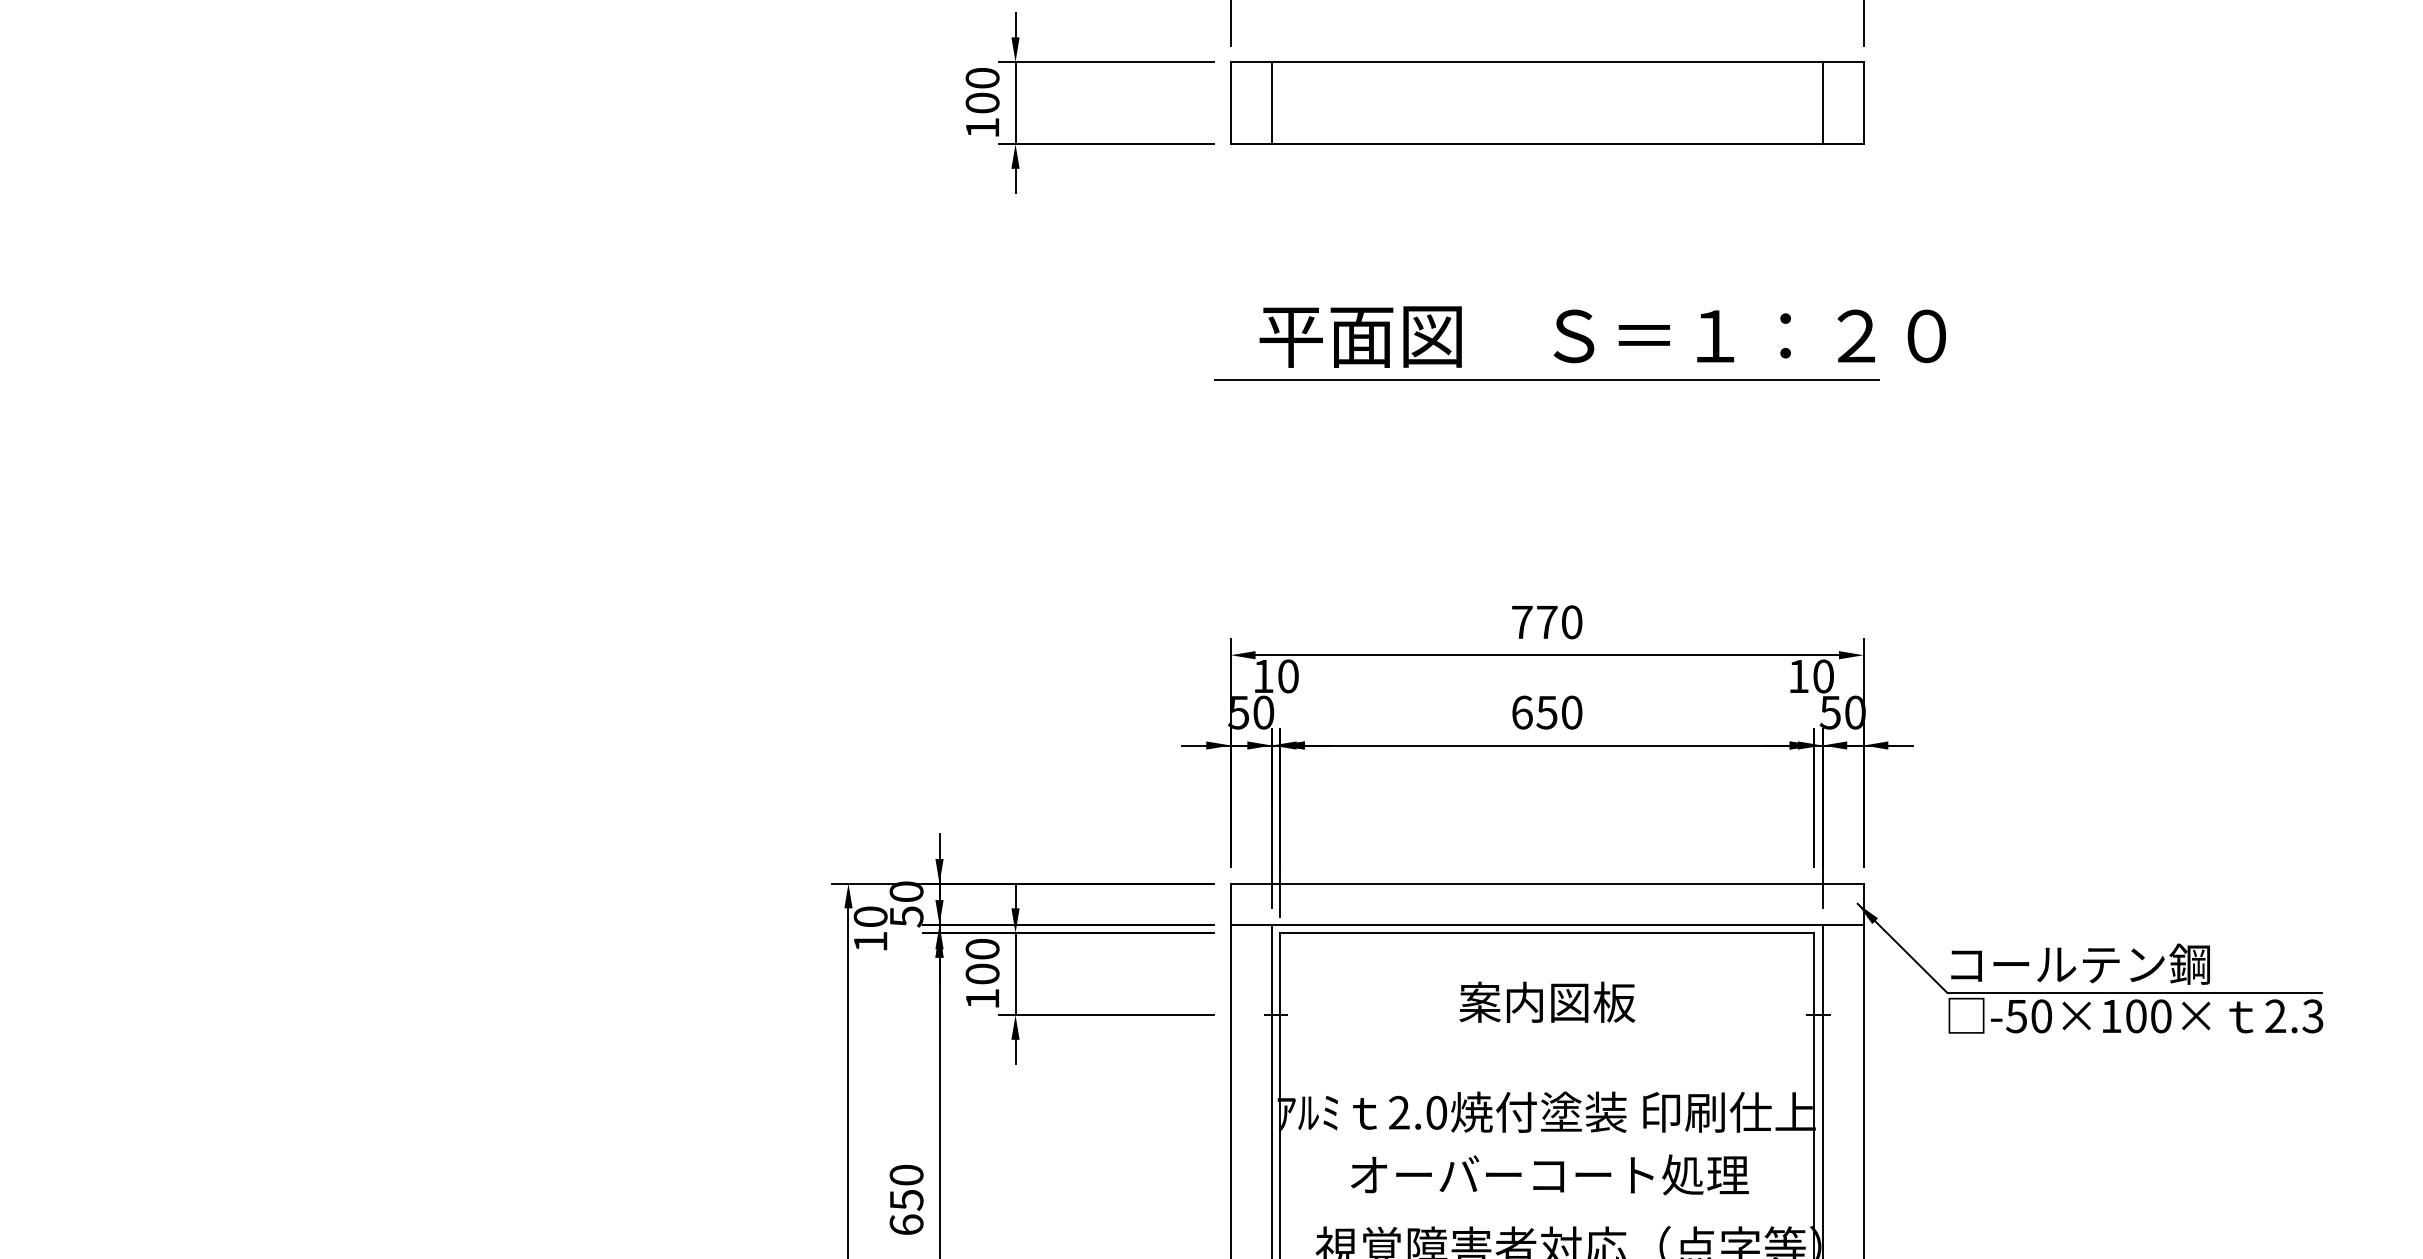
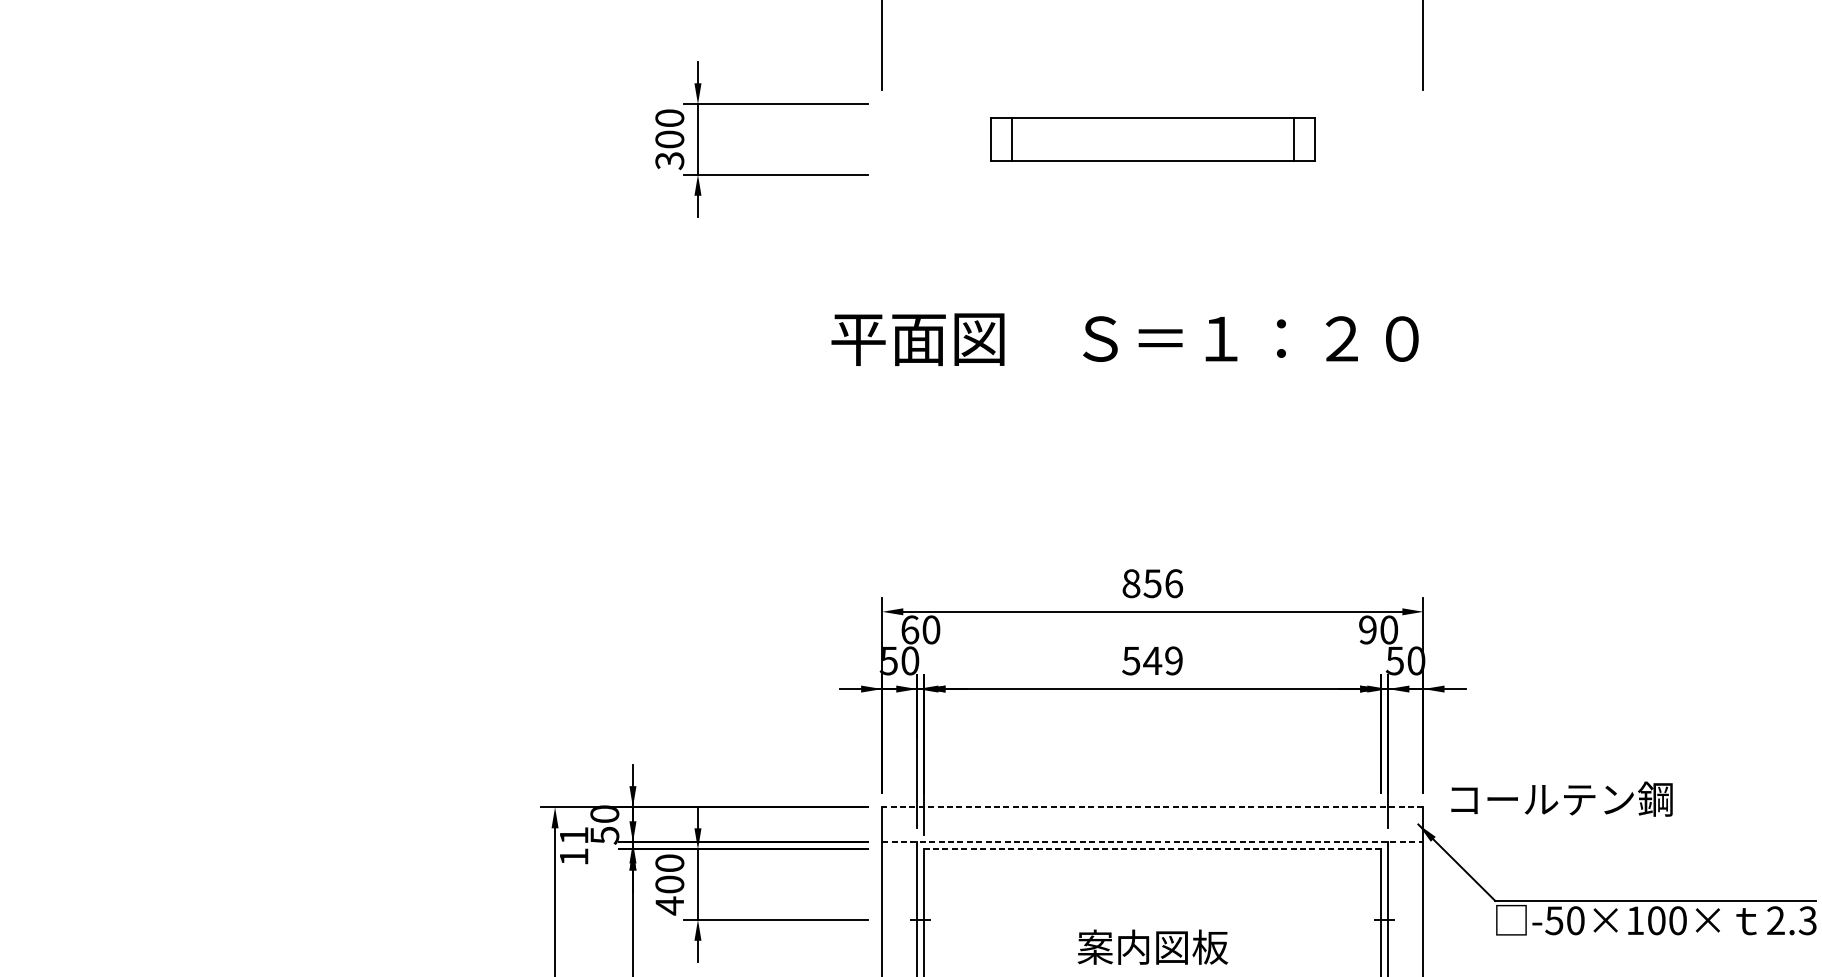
part: (1547, 102) -> (1153, 139), size x0.6
text: (982, 128) -> (669, 161), 100 -> 300
text: (1602, 336) -> (1124, 339), moved
line: (1547, 379) -> (1153, 375), removed
text: (1547, 622) -> (1153, 583), 770 -> 856
text: (1263, 676) -> (910, 630), 10 -> 60
text: (1798, 676) -> (1367, 630), 10 -> 90
text: (1546, 712) -> (1152, 660), 650 -> 549
line: (1546, 883) -> (1152, 807), solid -> dashed
text: (870, 916) -> (573, 835), 10 -> 11
line: (1547, 924) -> (1153, 842), solid -> dashed
line: (1546, 932) -> (1152, 849), solid -> dashed
text: (2080, 963) -> (1561, 798), moved
text: (982, 998) -> (669, 905), 100 -> 400
text: (1547, 1001) -> (1153, 946), moved

